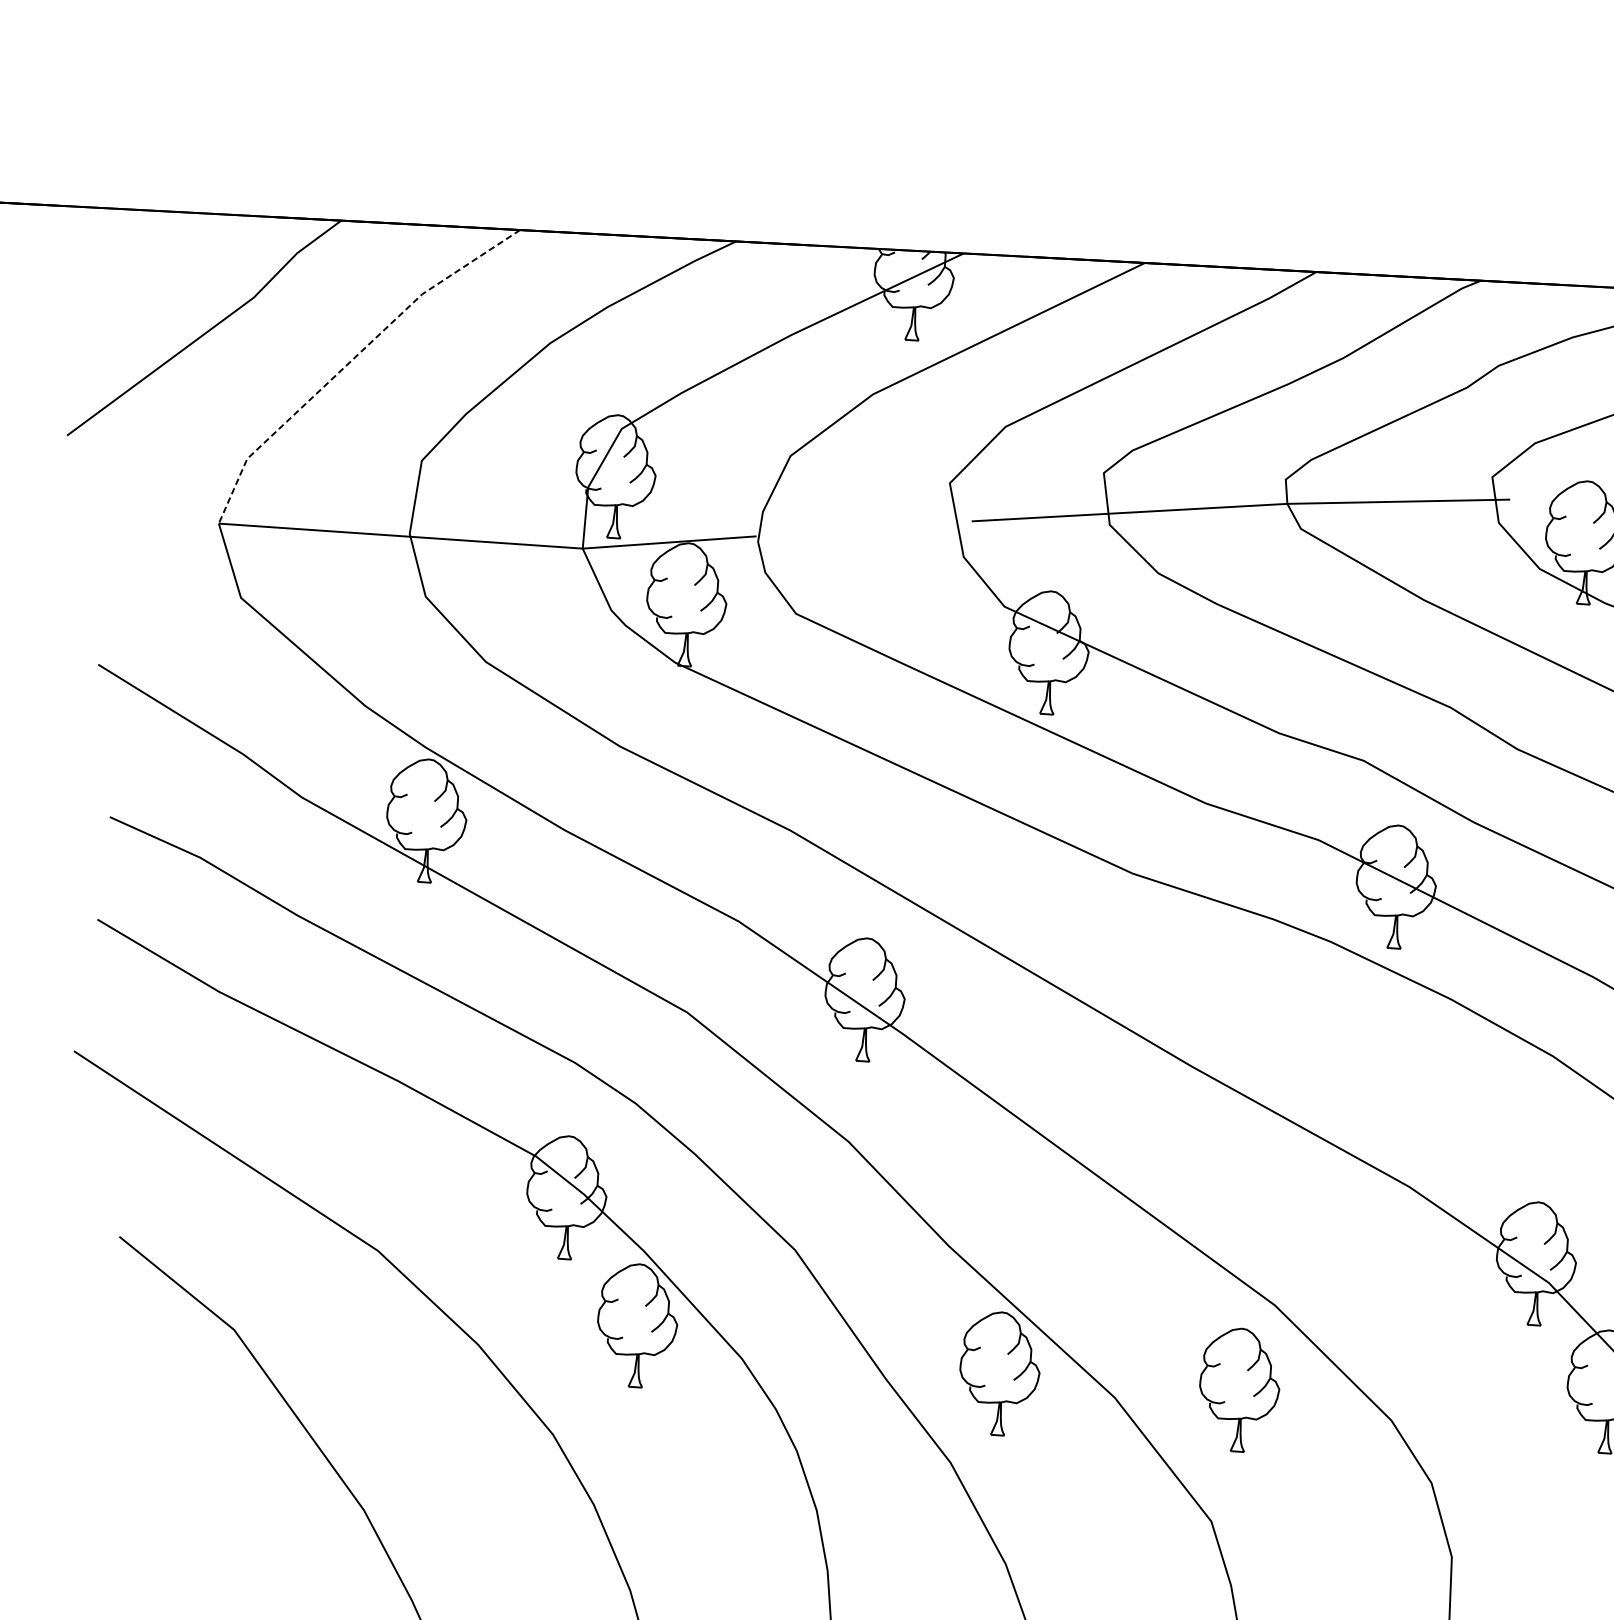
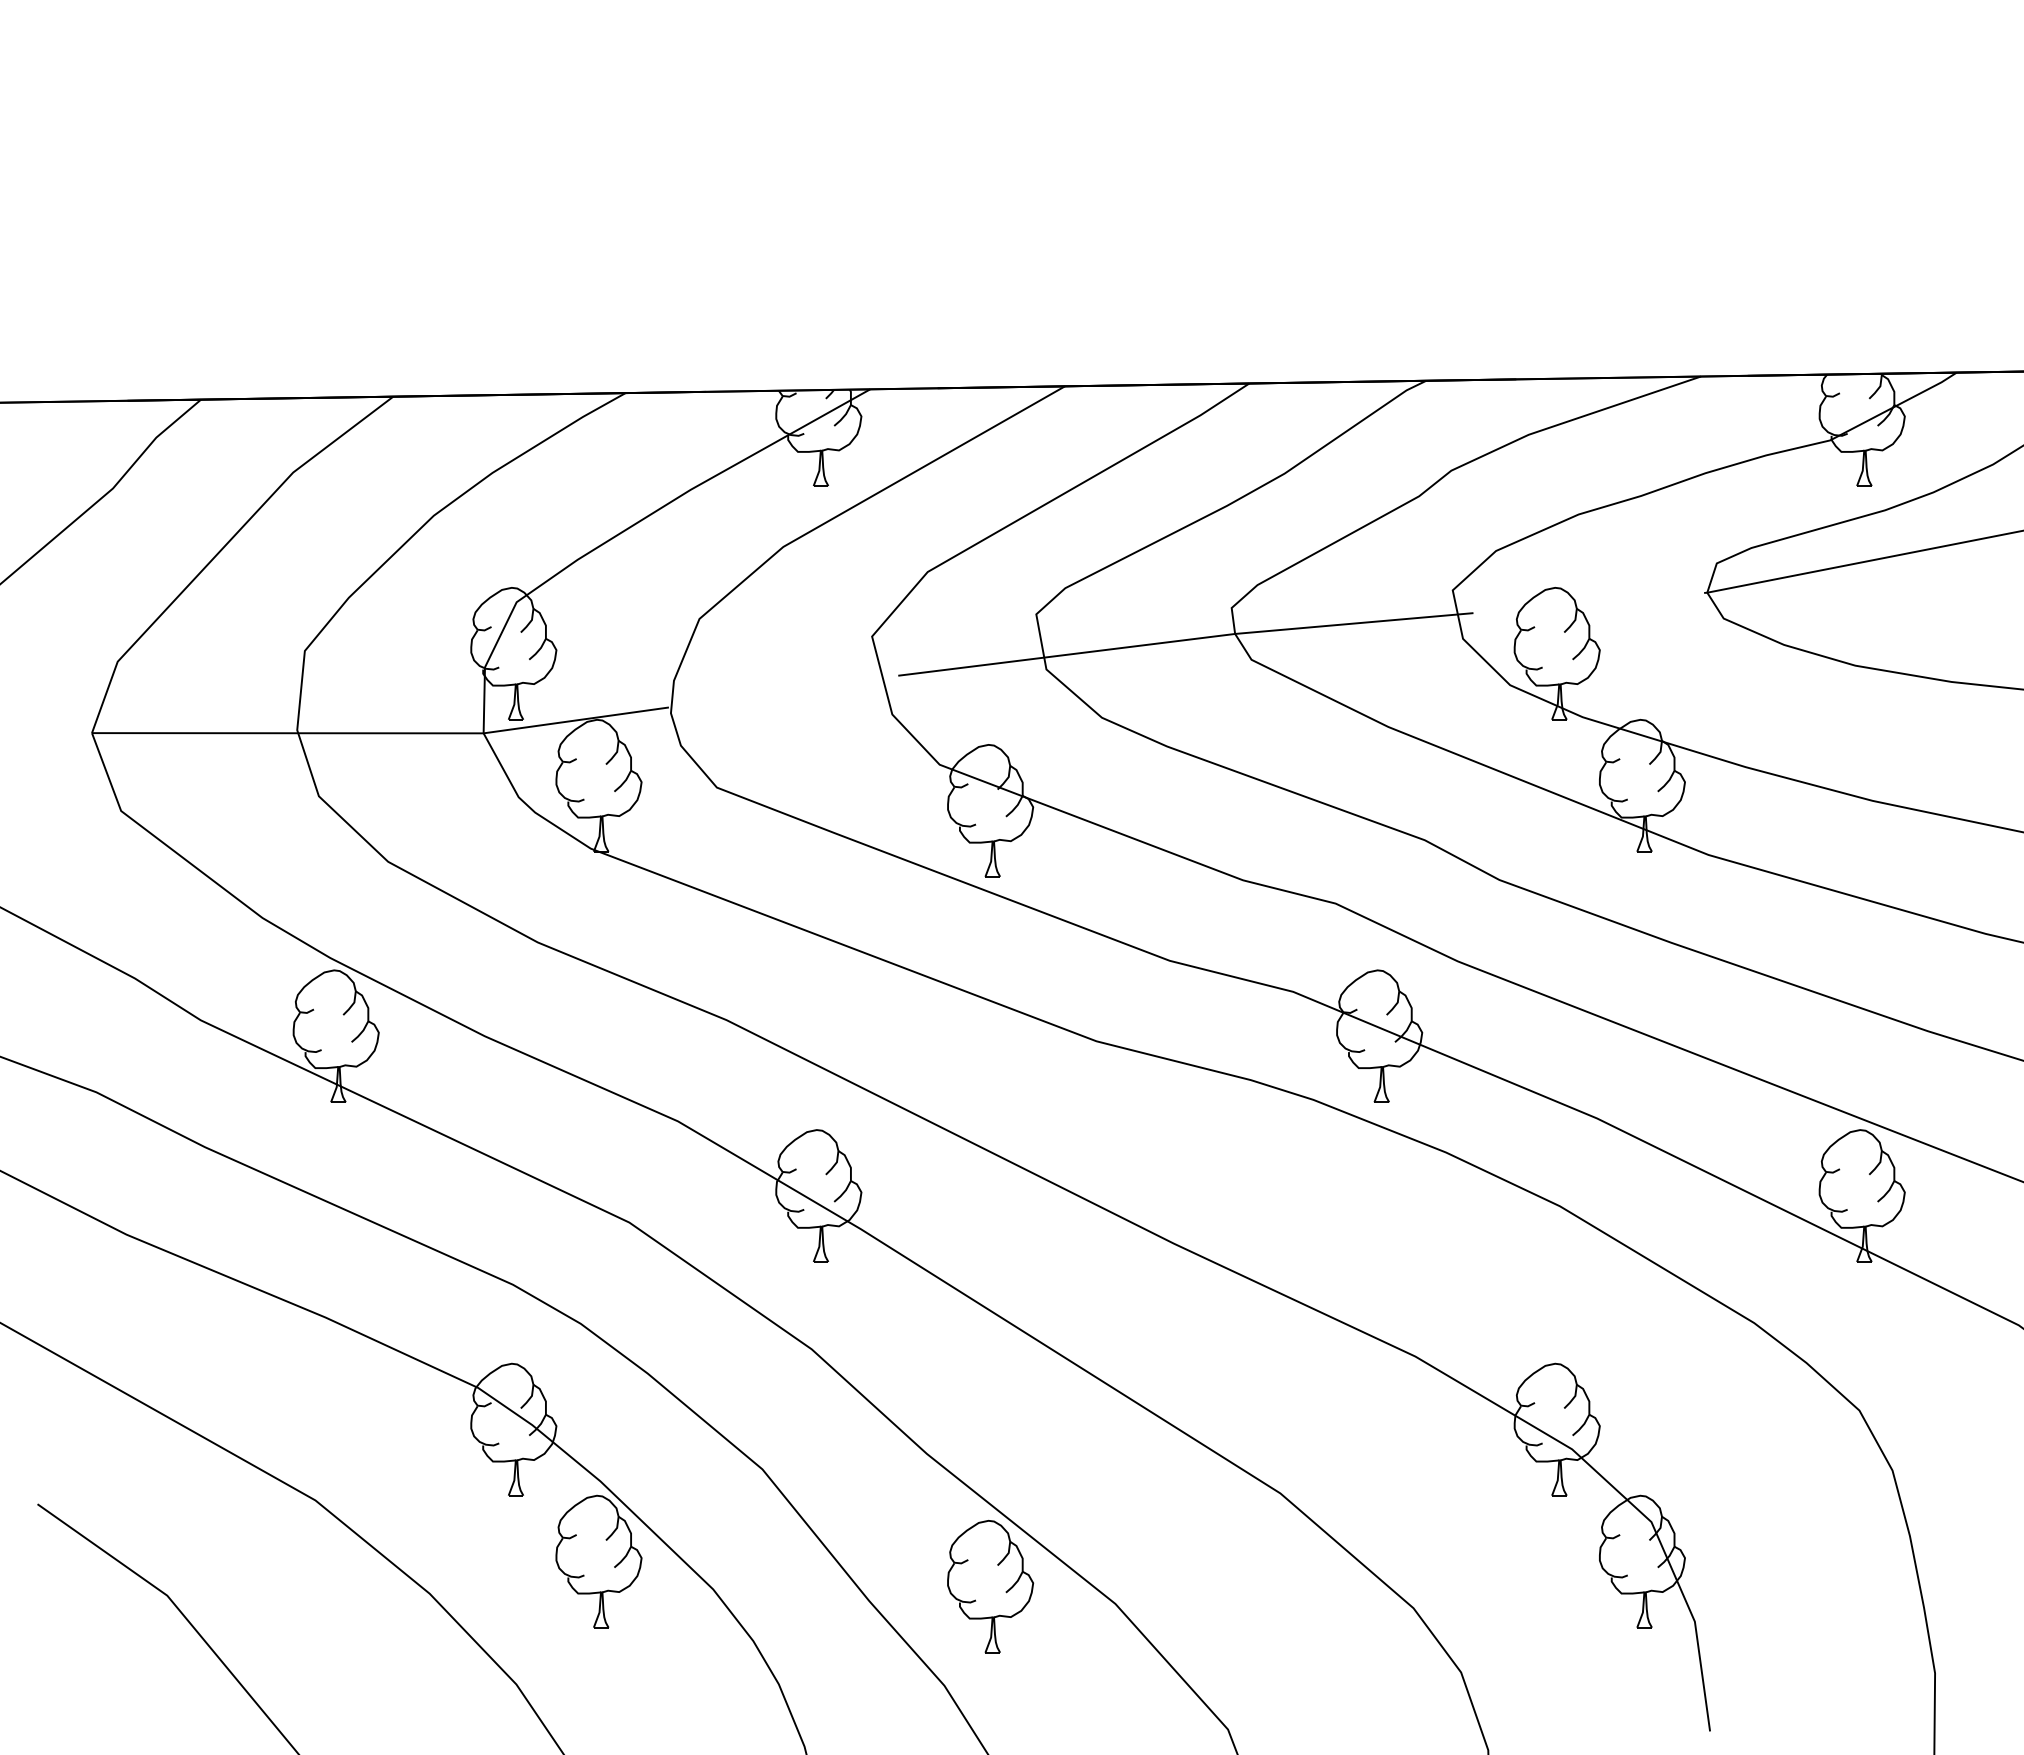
line: (351, 361) -> (222, 549), dashed -> solid
part: (1239, 1389) -> (1248, 1586), removed

